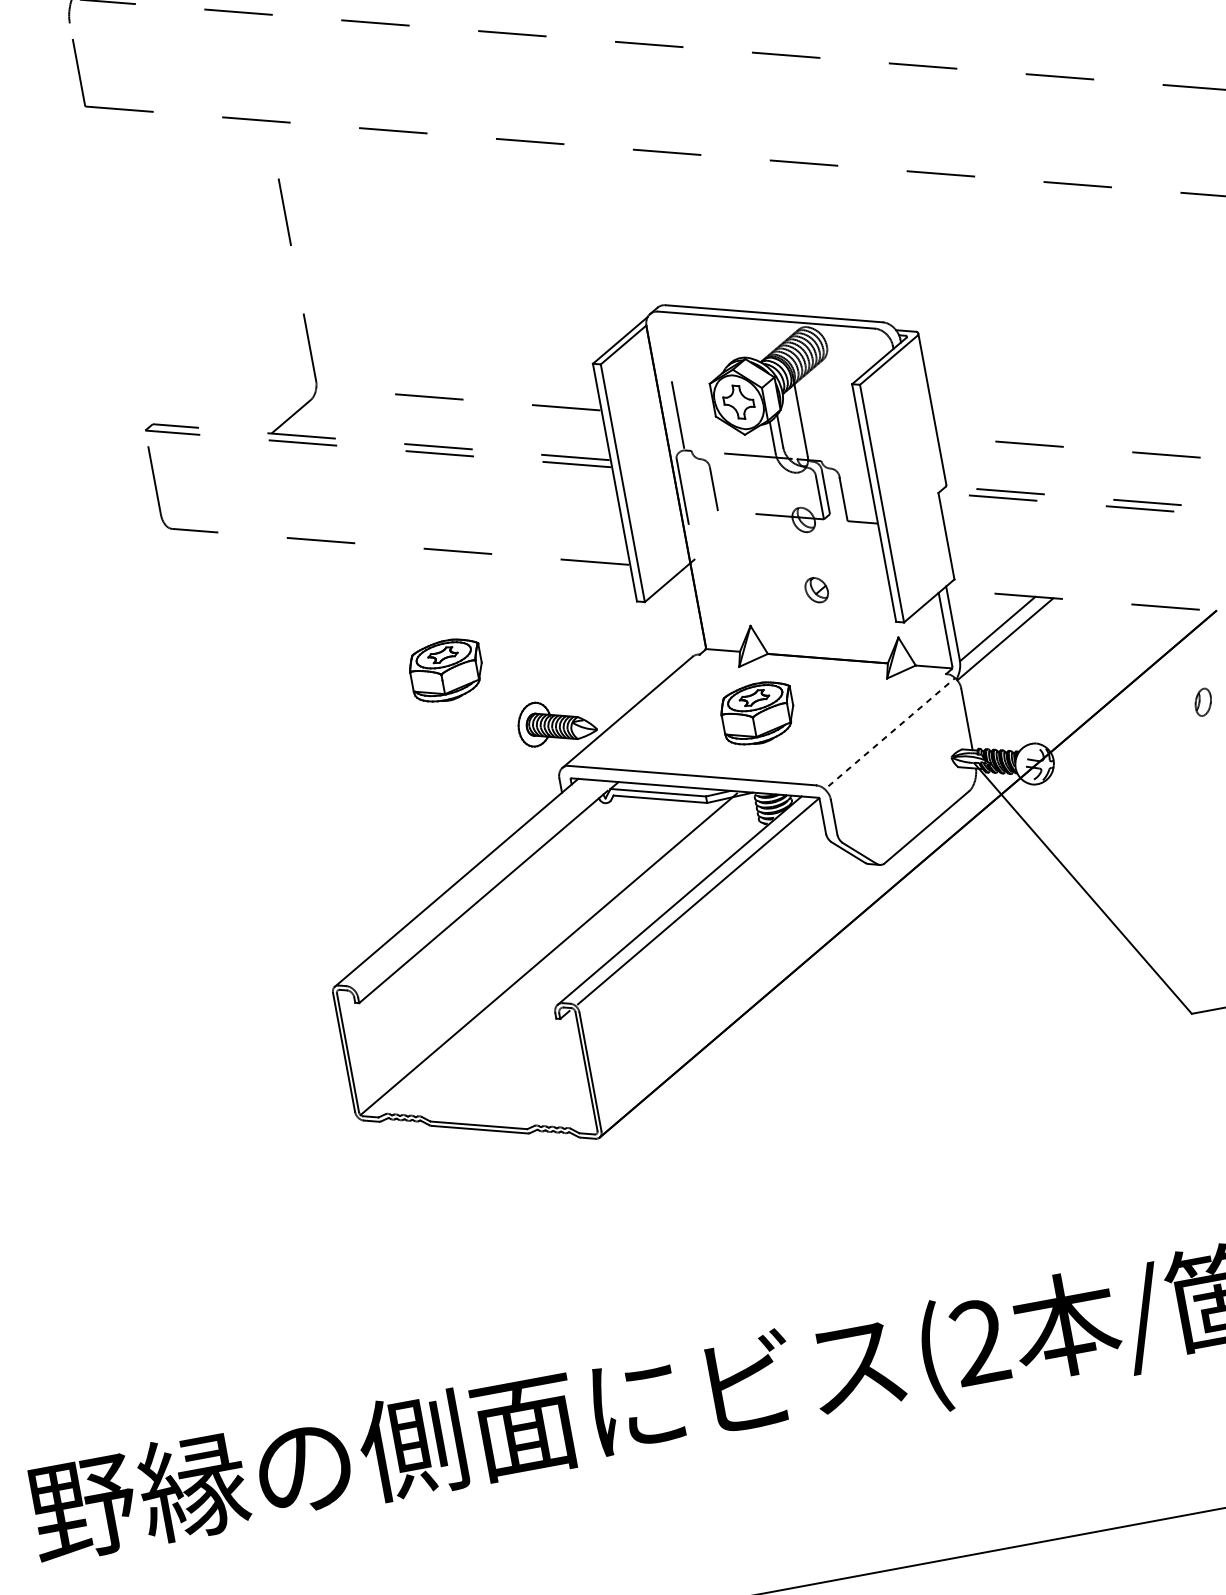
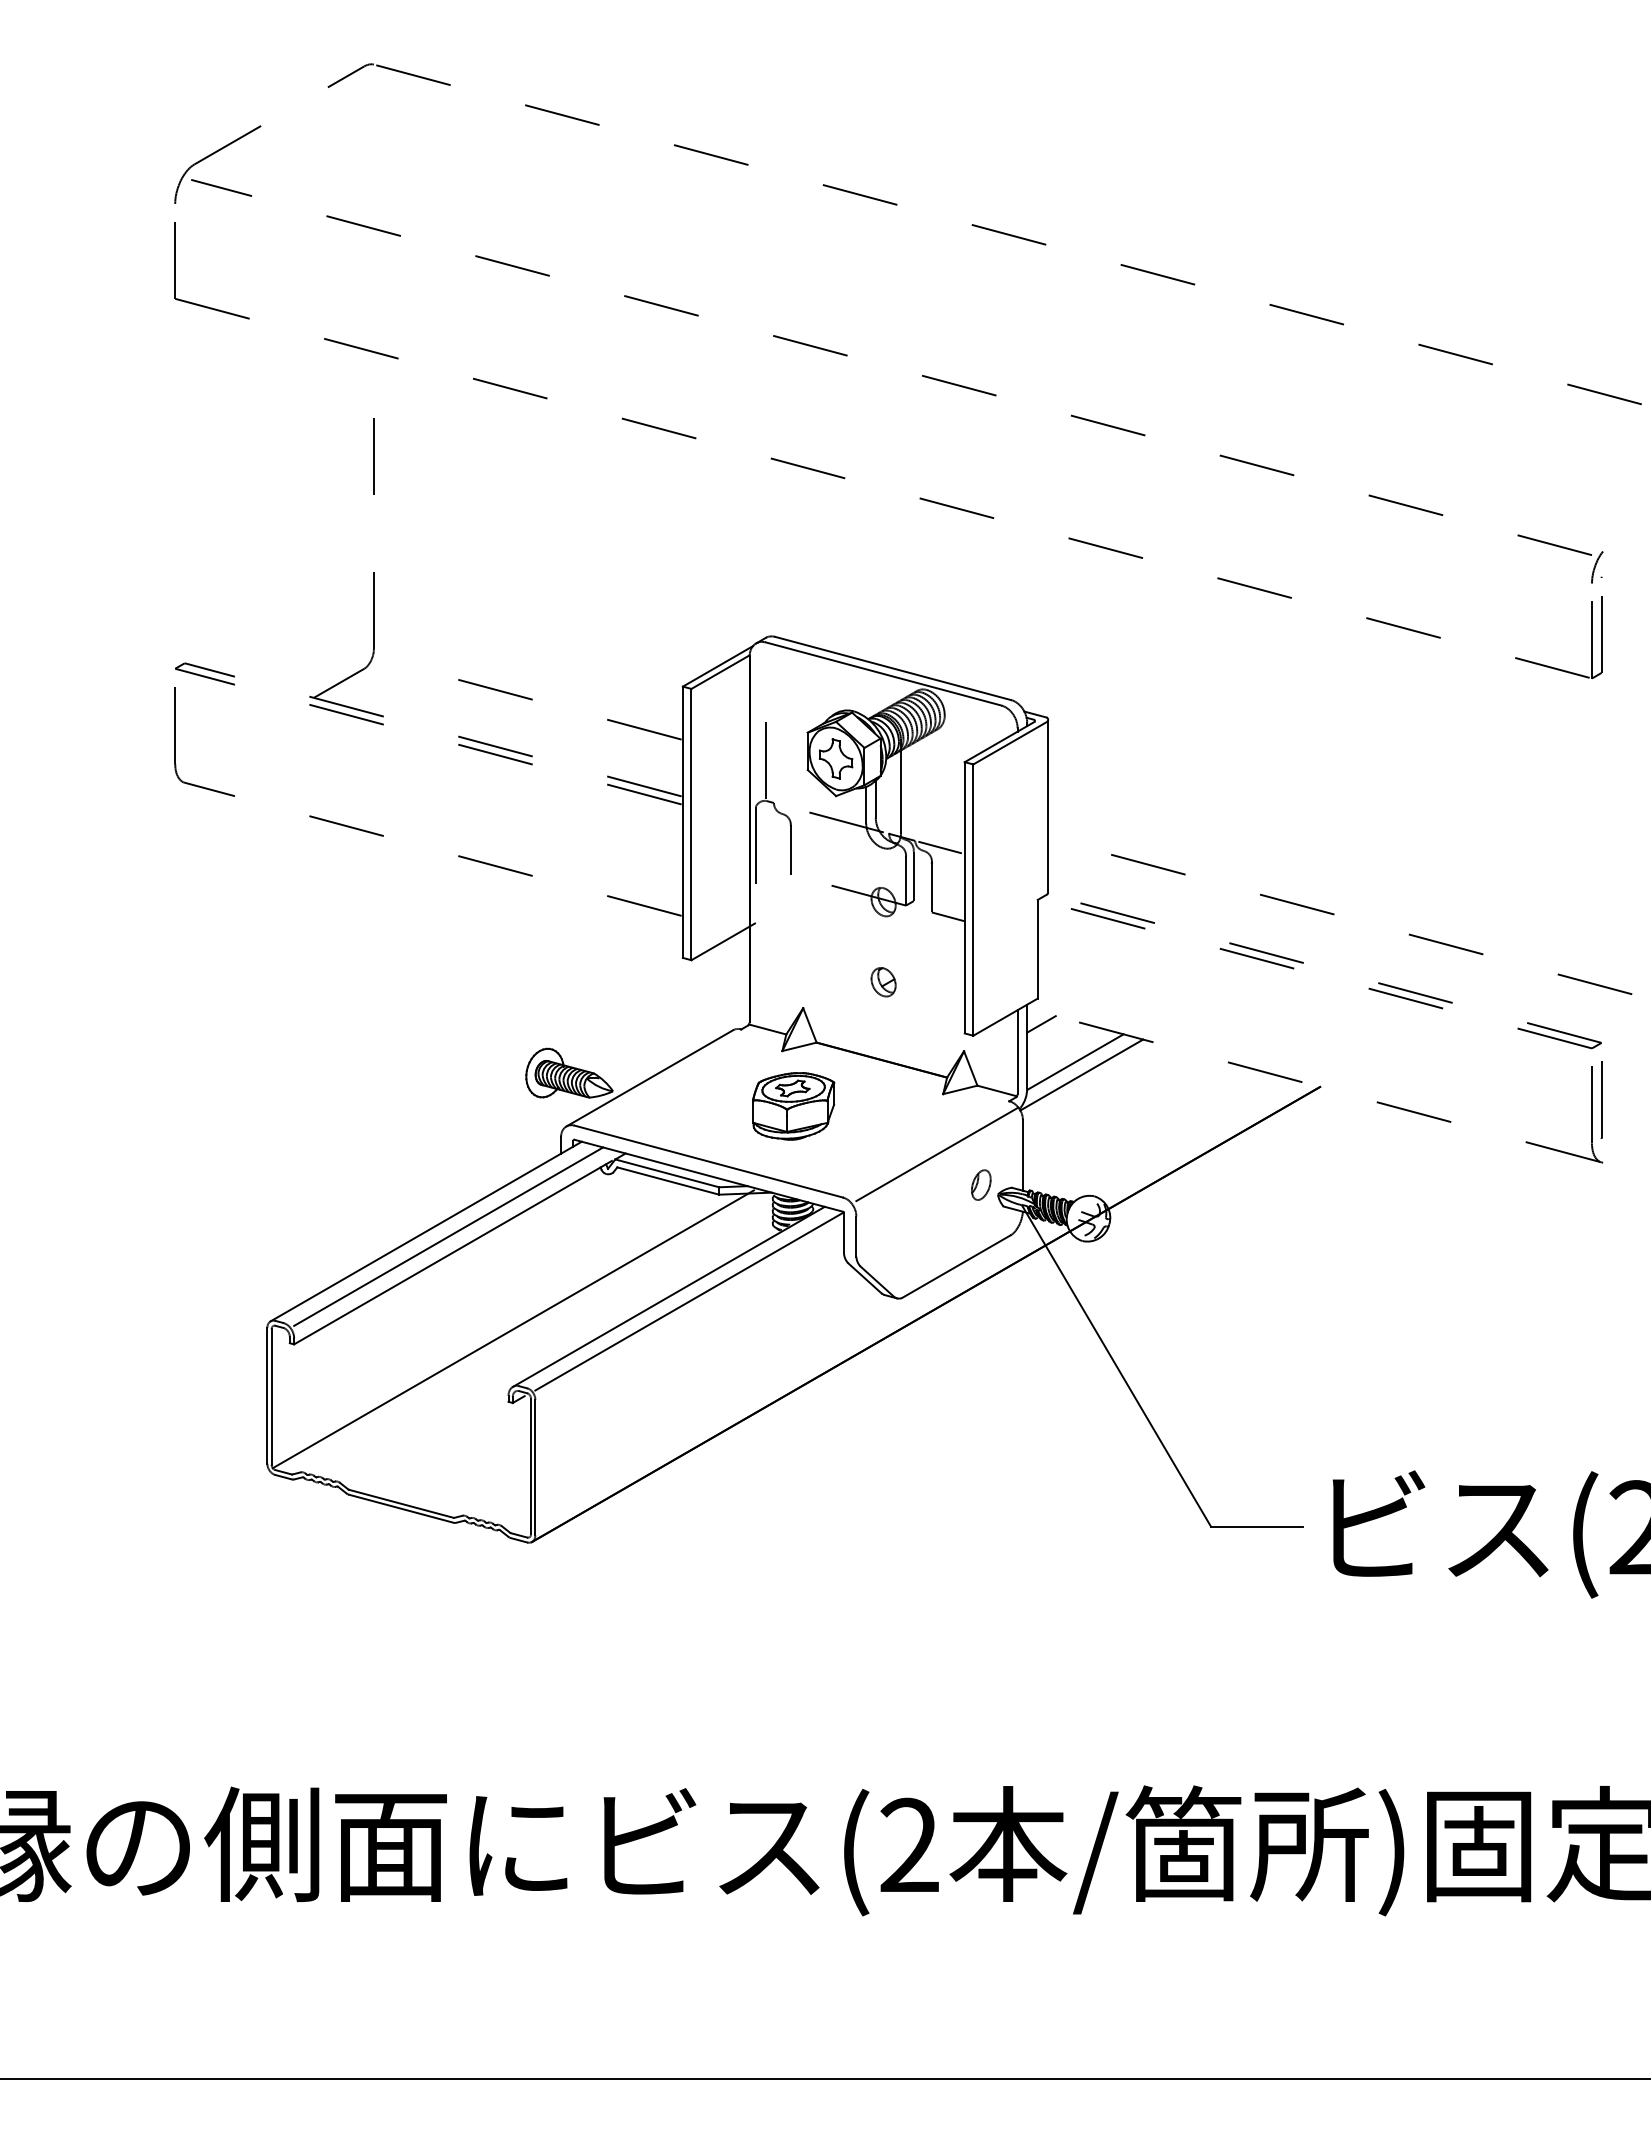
line: (843, 463) -> (939, 847), added
line: (961, 601) -> (1041, 1024), added
part: (446, 670) -> (458, 995), removed
part: (1203, 701) -> (981, 1184), moved
line: (891, 732) -> (937, 1154), dashed -> solid
line: (476, 883) -> (448, 1236), added

